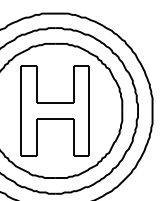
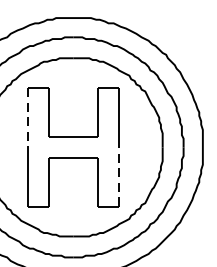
line: (21, 89) -> (28, 118), solid -> dashed
line: (89, 132) -> (119, 176), solid -> dashed

